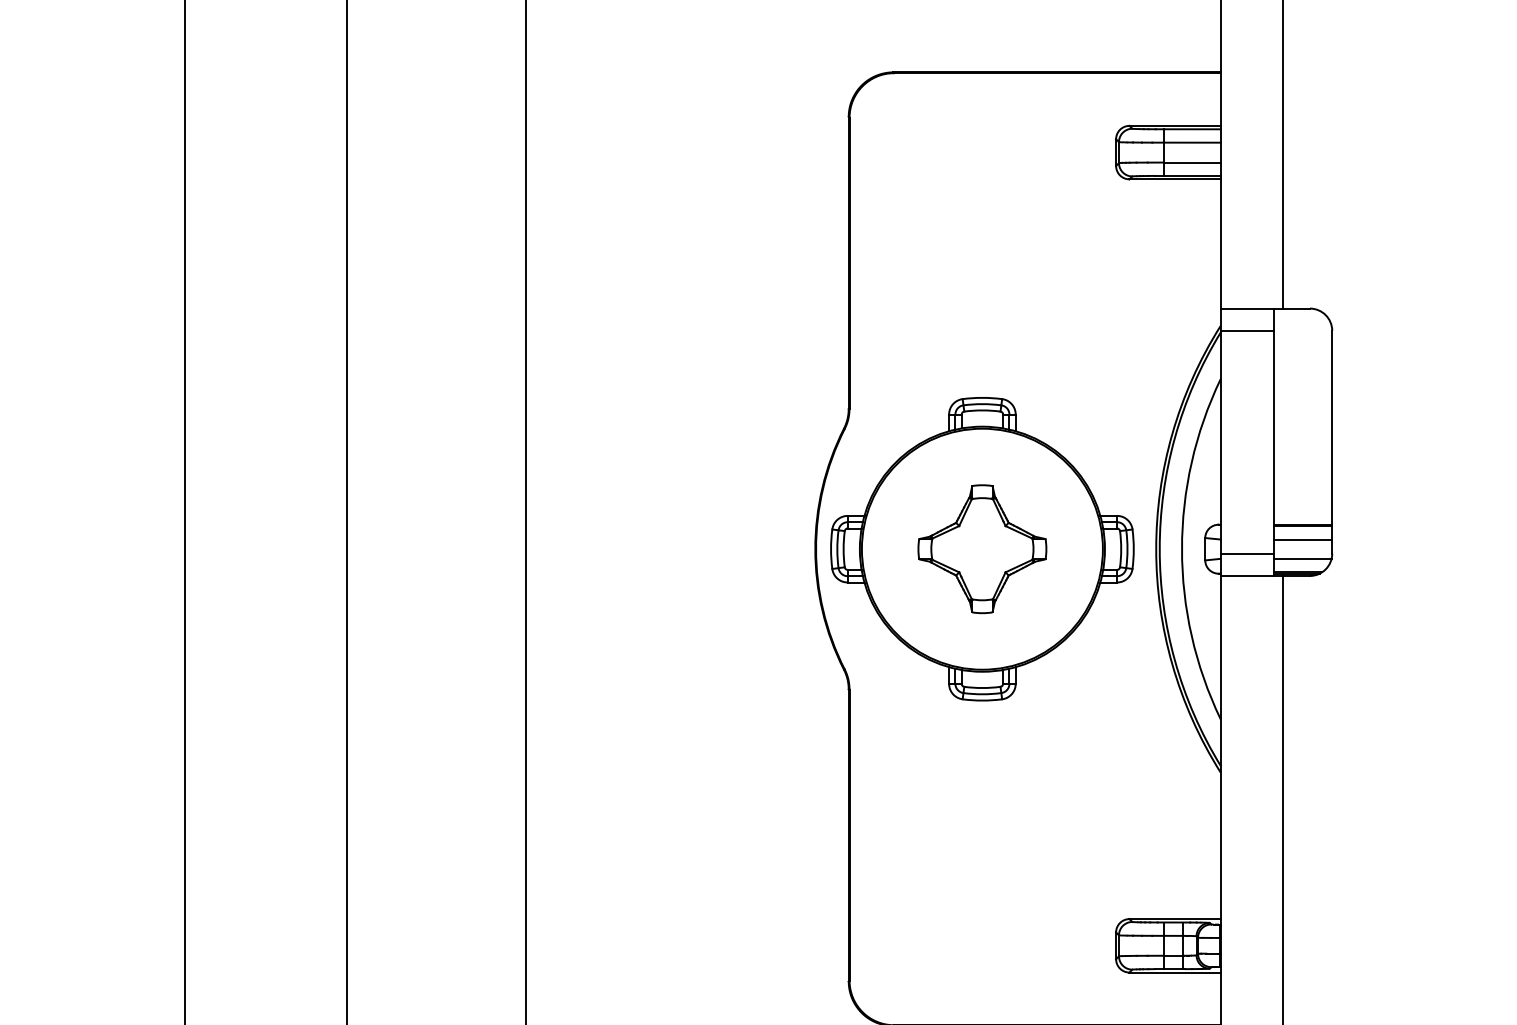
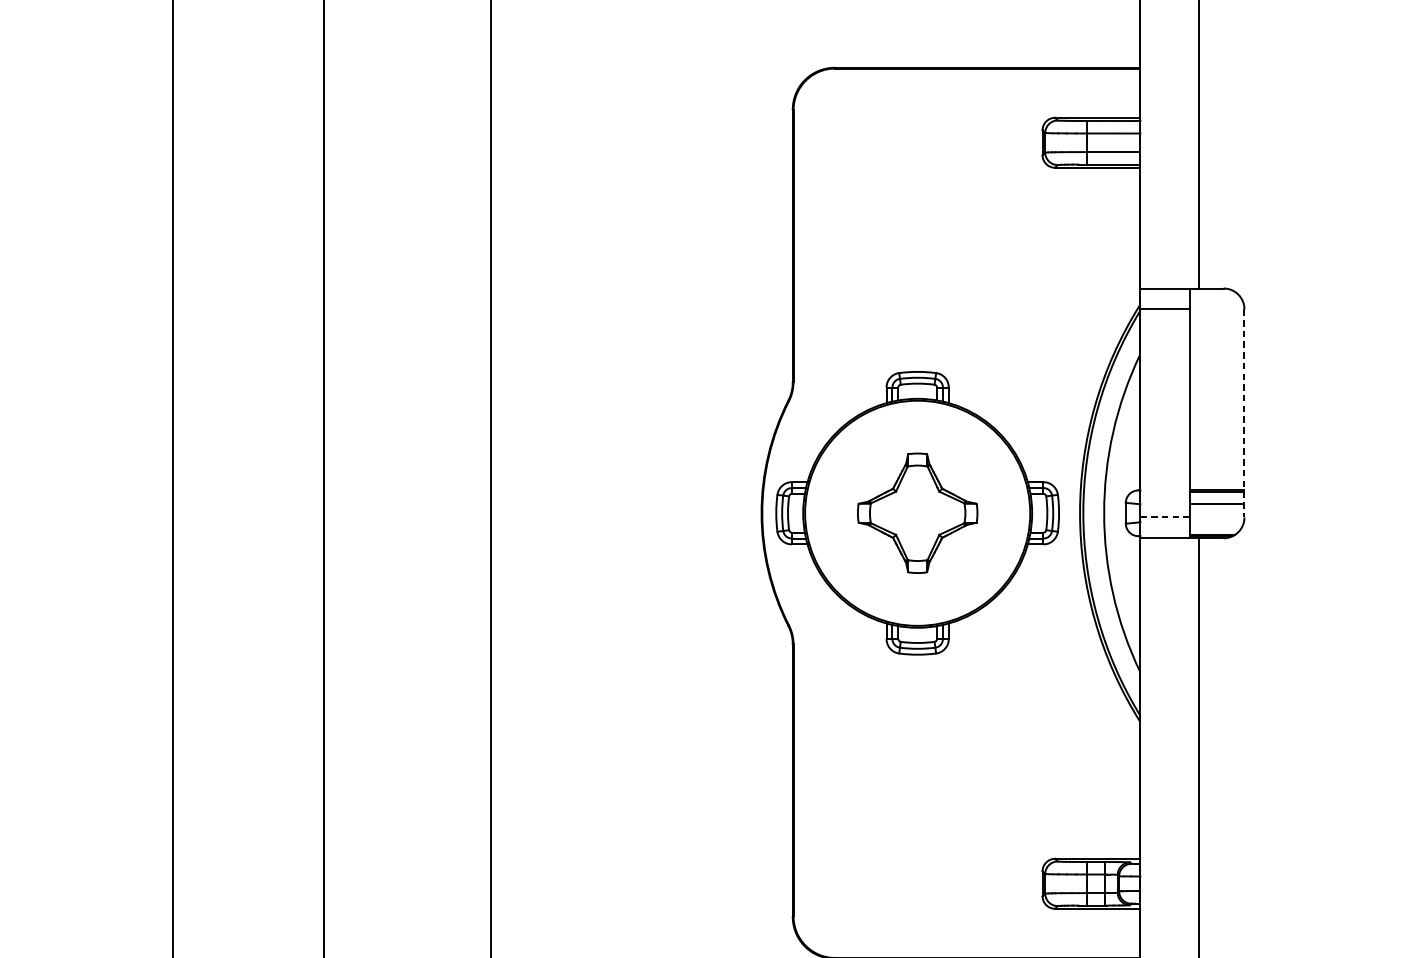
line: (1332, 442) -> (1244, 413), solid -> dashed
line: (1247, 553) -> (1165, 517), solid -> dashed
line: (1302, 558) -> (1216, 521), removed

